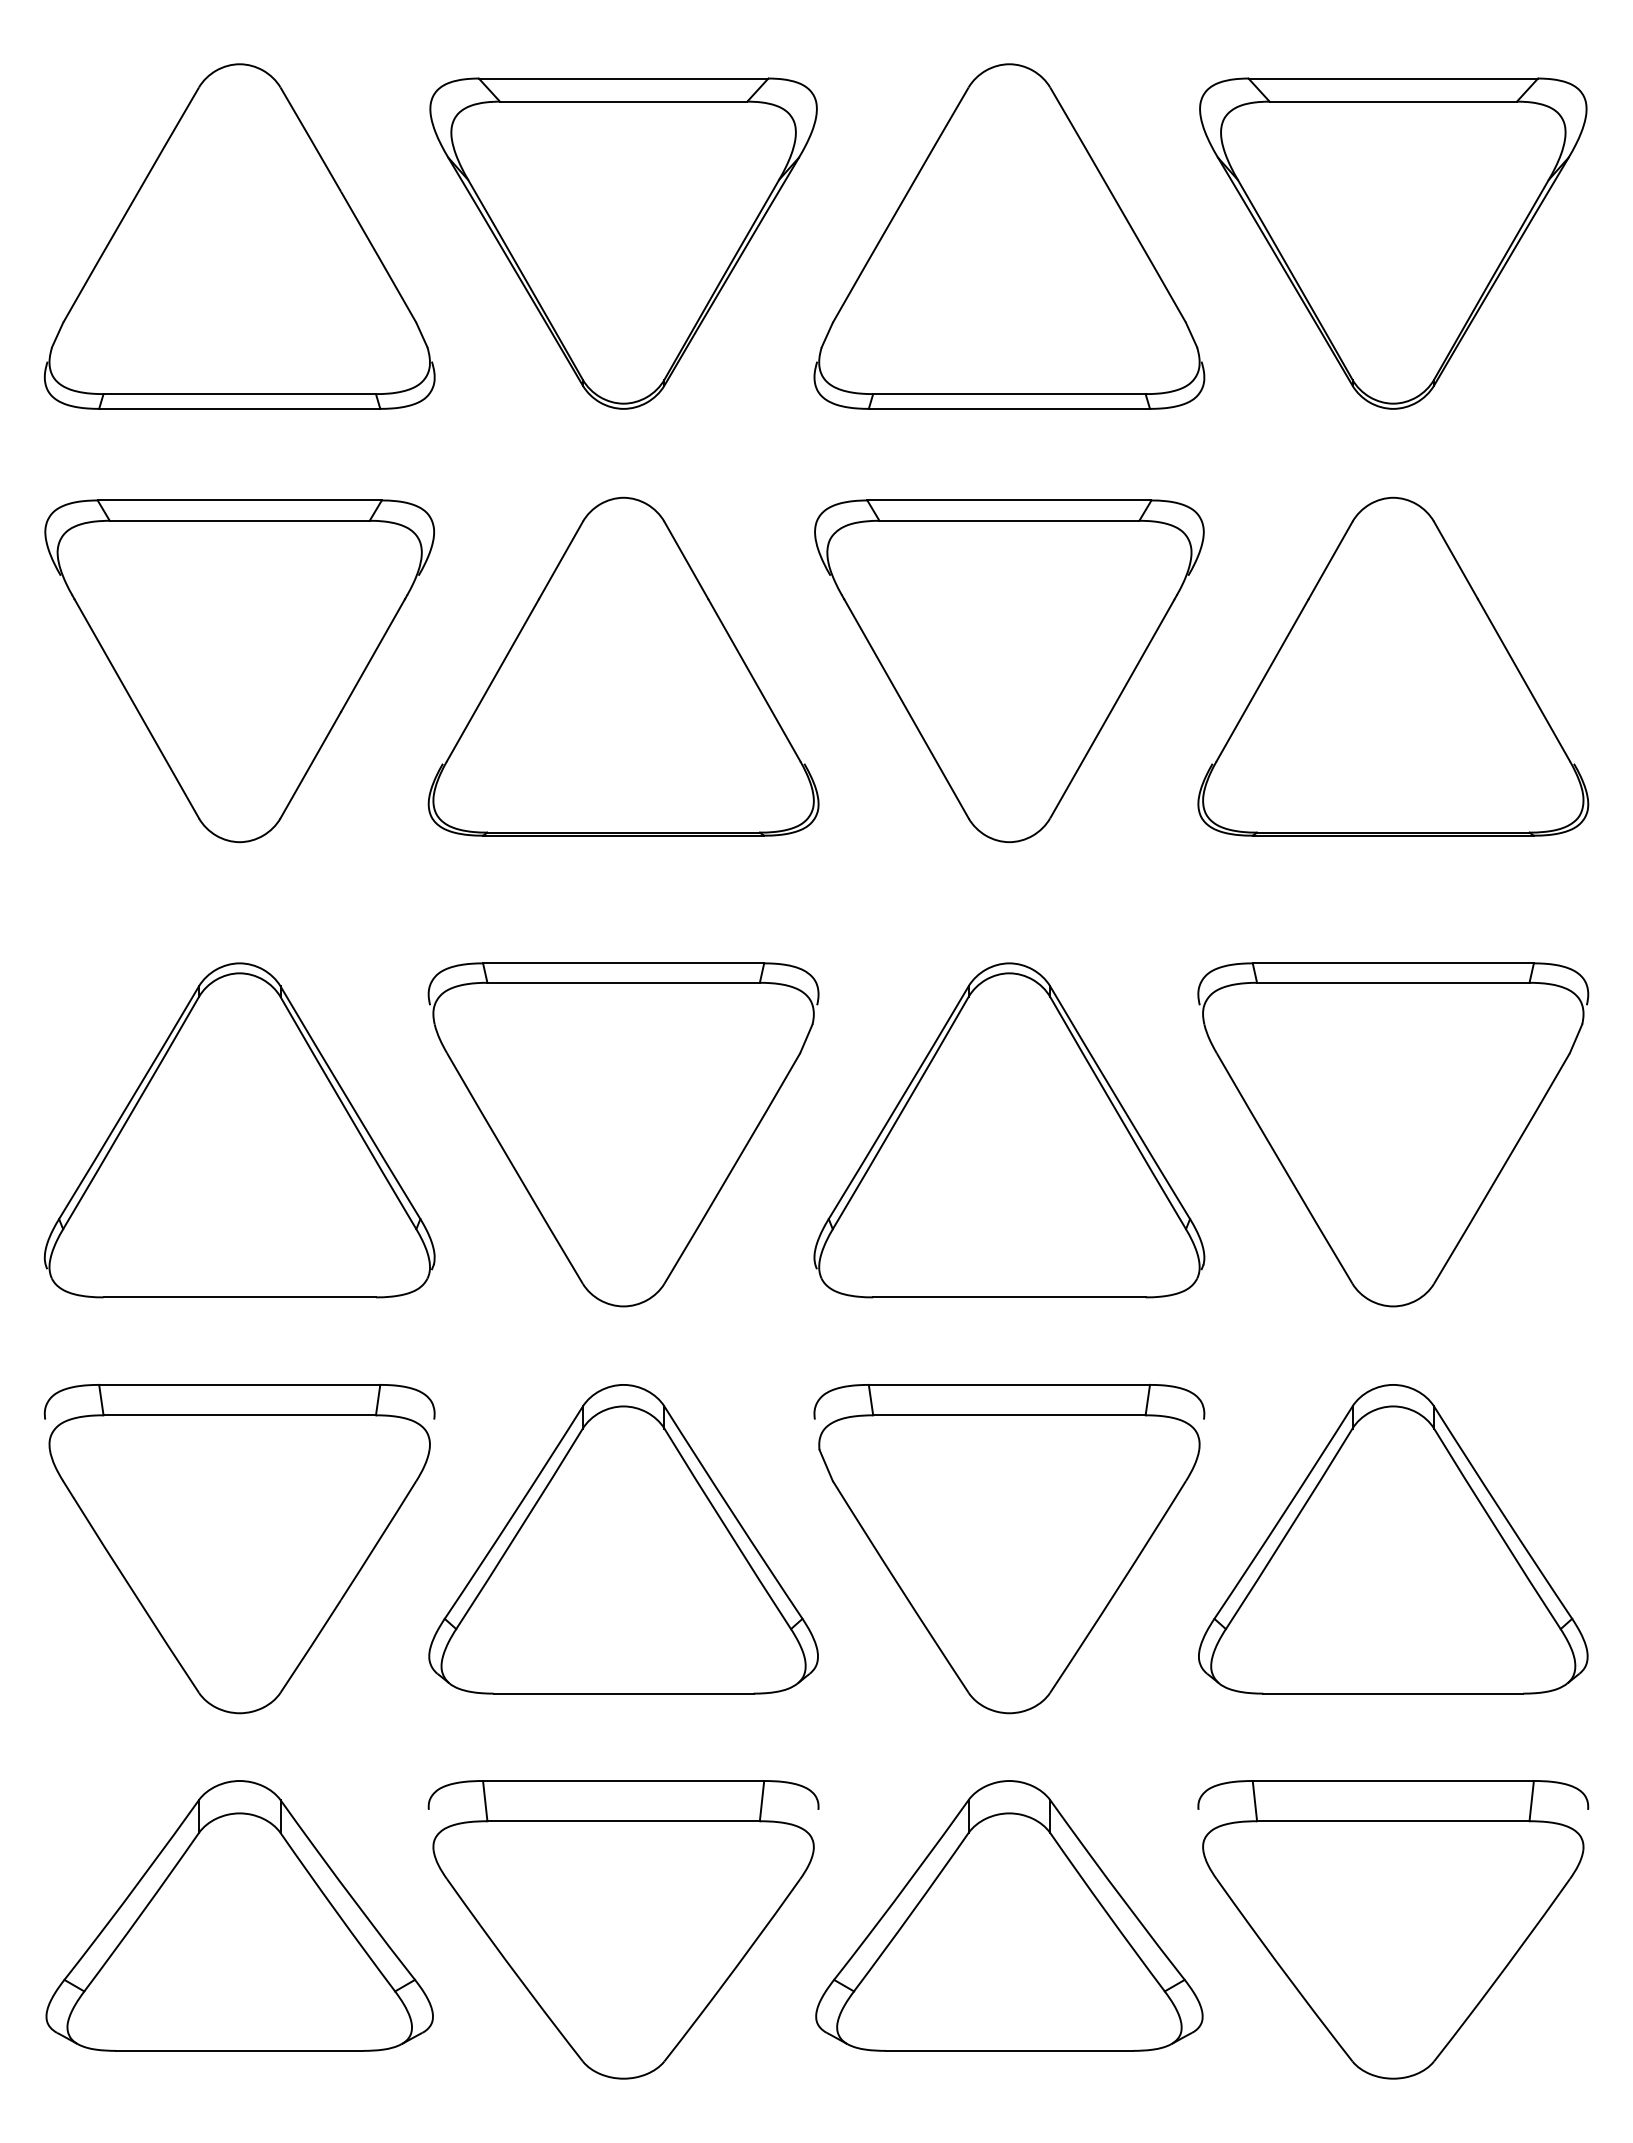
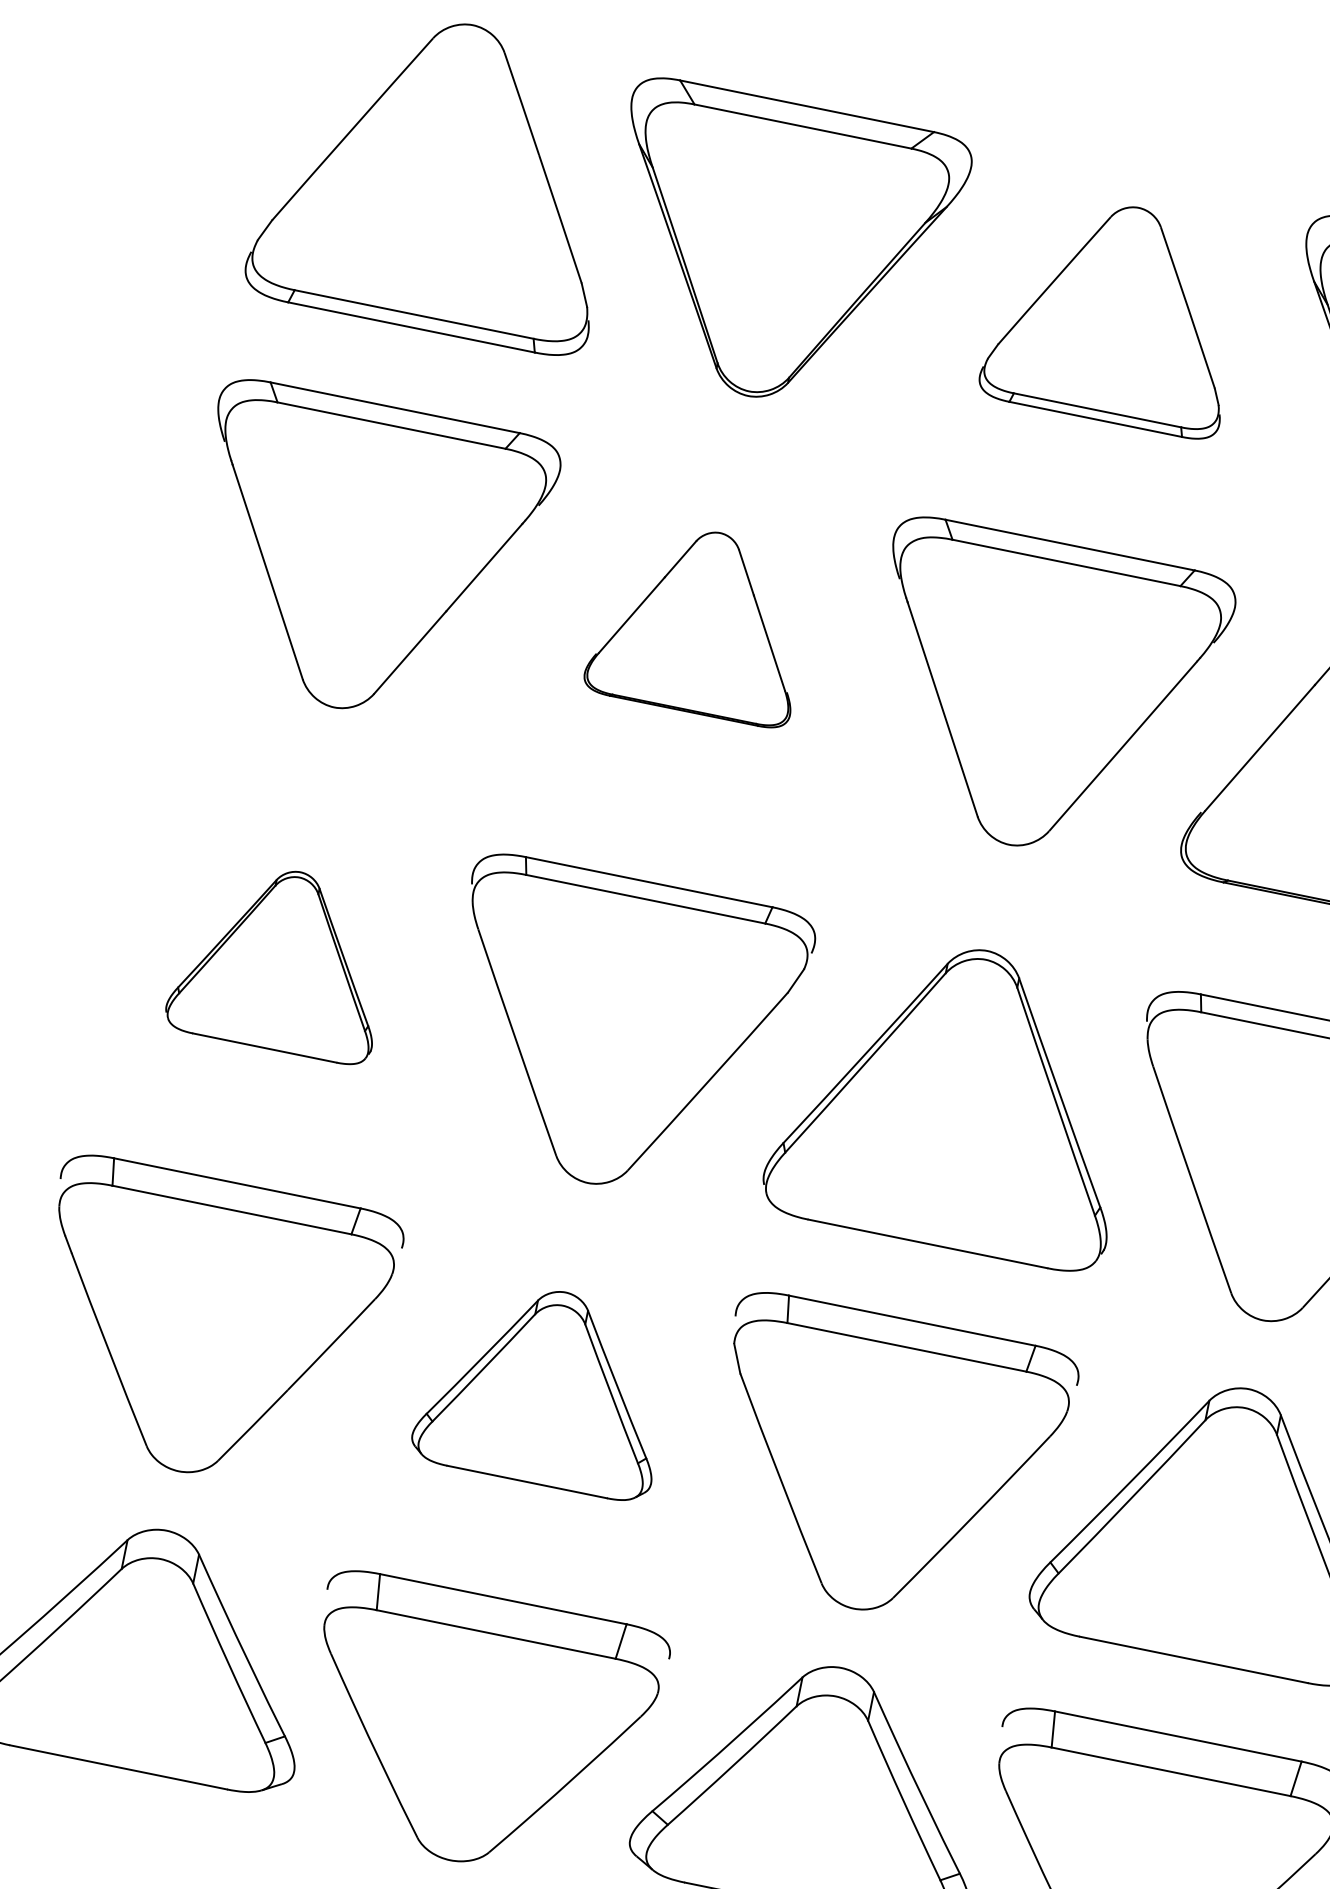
part: (1009, 236) -> (1117, 313), size x0.7
part: (623, 666) -> (702, 621), size x0.6
part: (239, 1130) -> (282, 960), size x0.6
part: (623, 1539) -> (546, 1387), size x0.7

